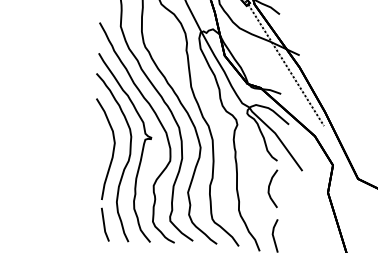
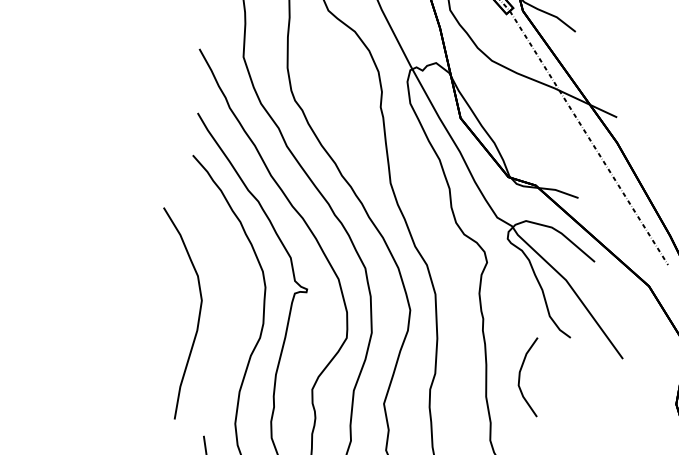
curve: (112, 150) -> (196, 316), moved
curve: (269, 188) -> (520, 376), moved

